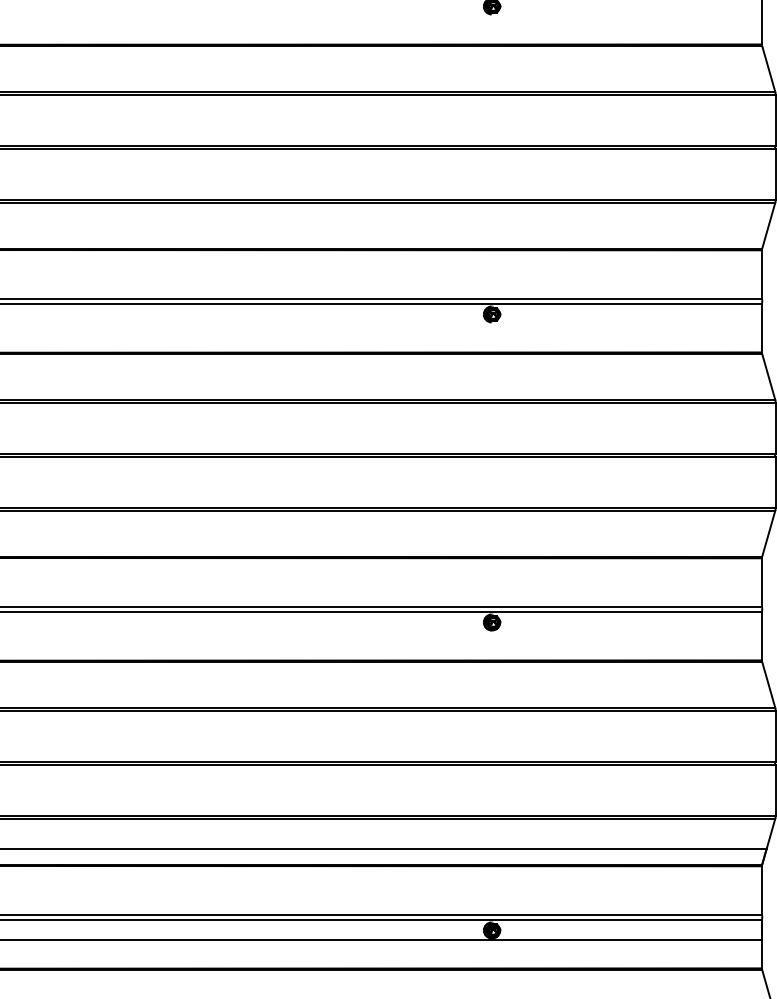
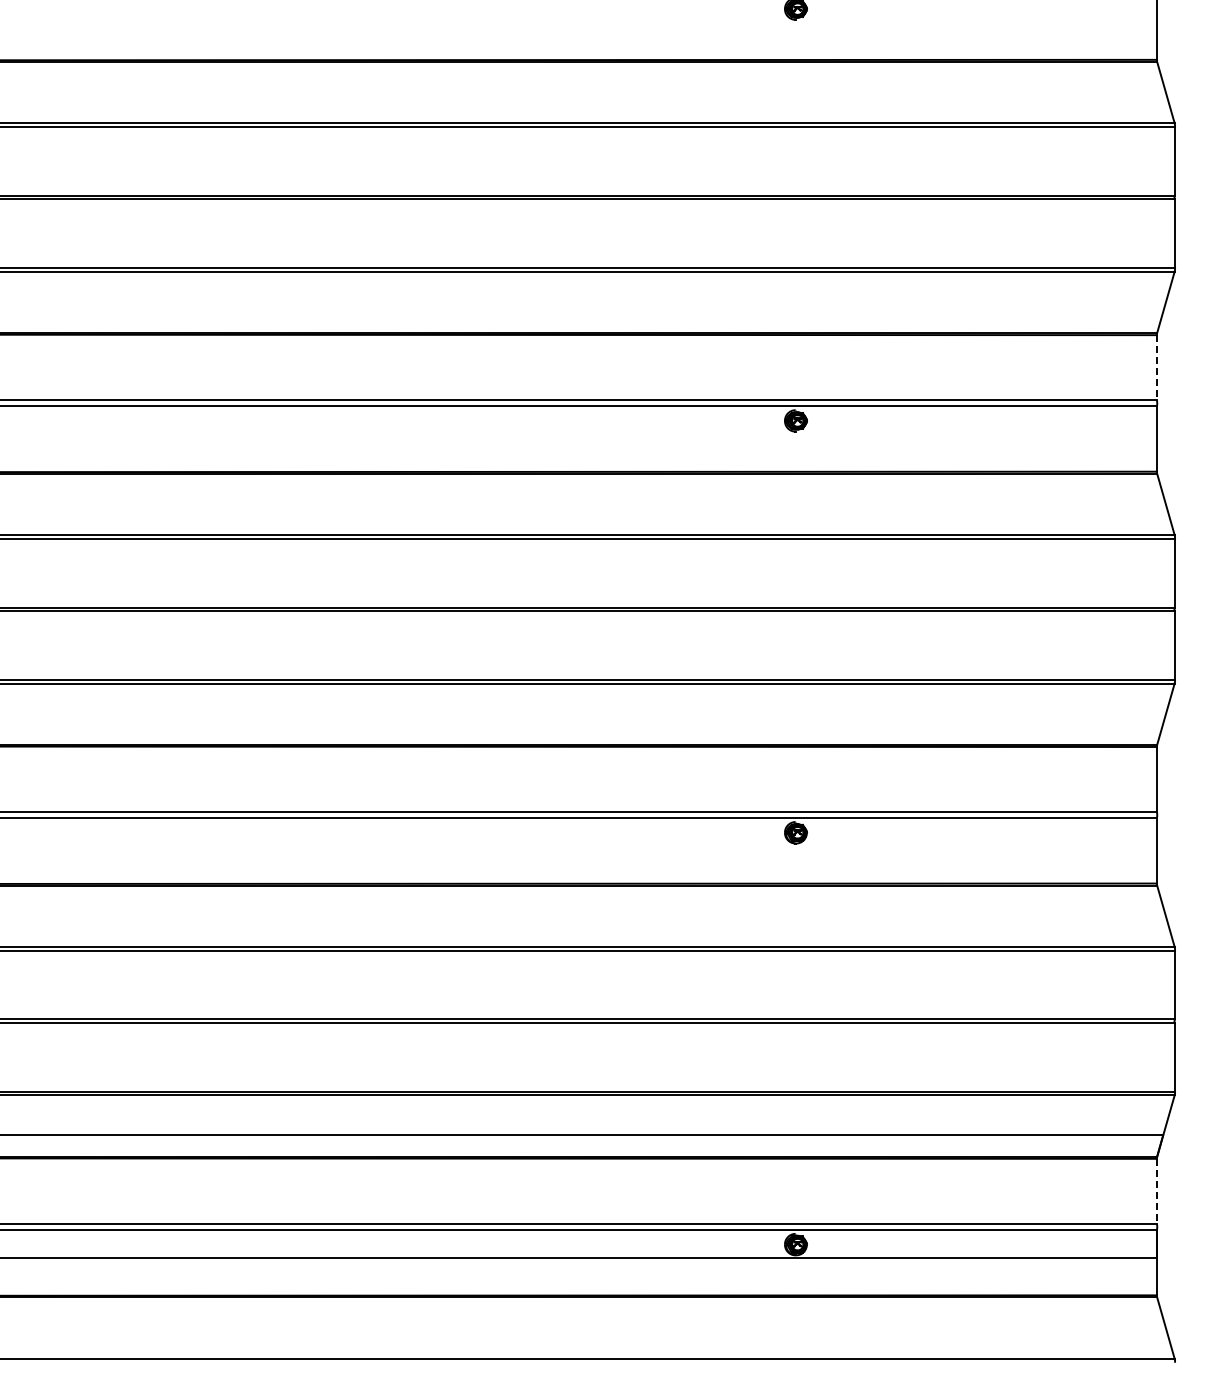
line: (761, 274) -> (1156, 367), solid -> dashed
line: (761, 890) -> (1156, 1191), solid -> dashed

